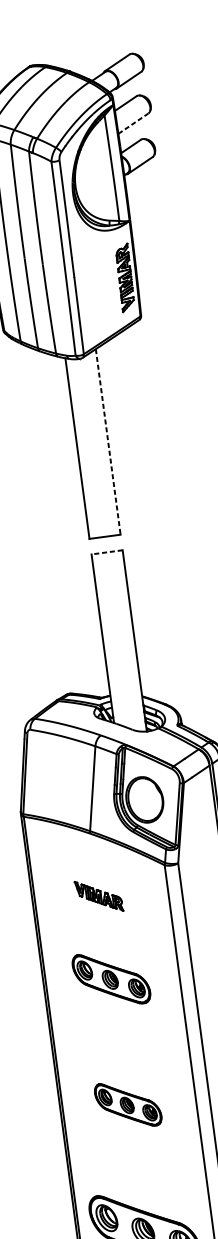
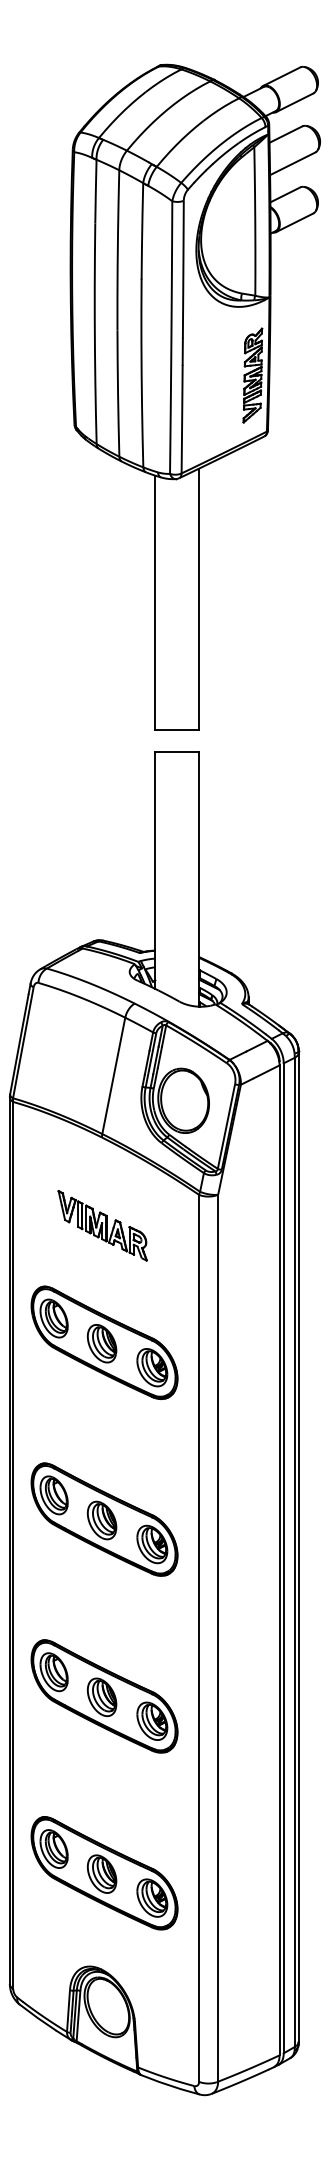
line: (133, 123) -> (293, 163), dashed -> solid
line: (108, 442) -> (199, 599), dashed -> solid
line: (107, 552) -> (177, 751), dashed -> solid
part: (98, 896) -> (102, 1225), size x1.43
part: (111, 979) -> (104, 1342), size x1.43
part: (128, 1104) -> (104, 1519), size x1.67

